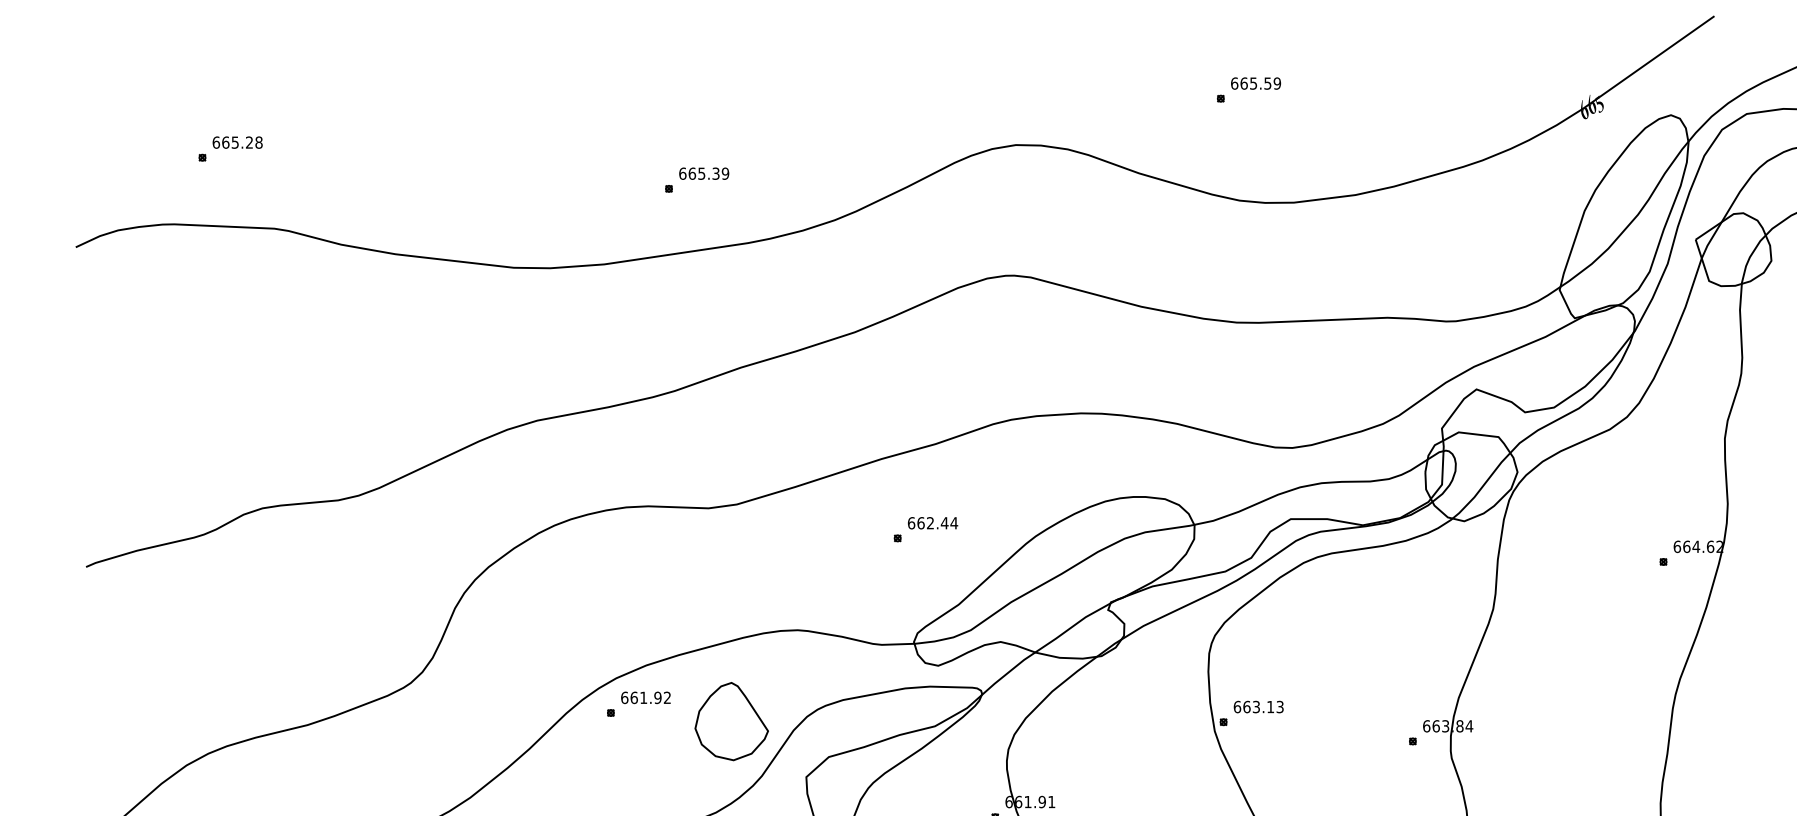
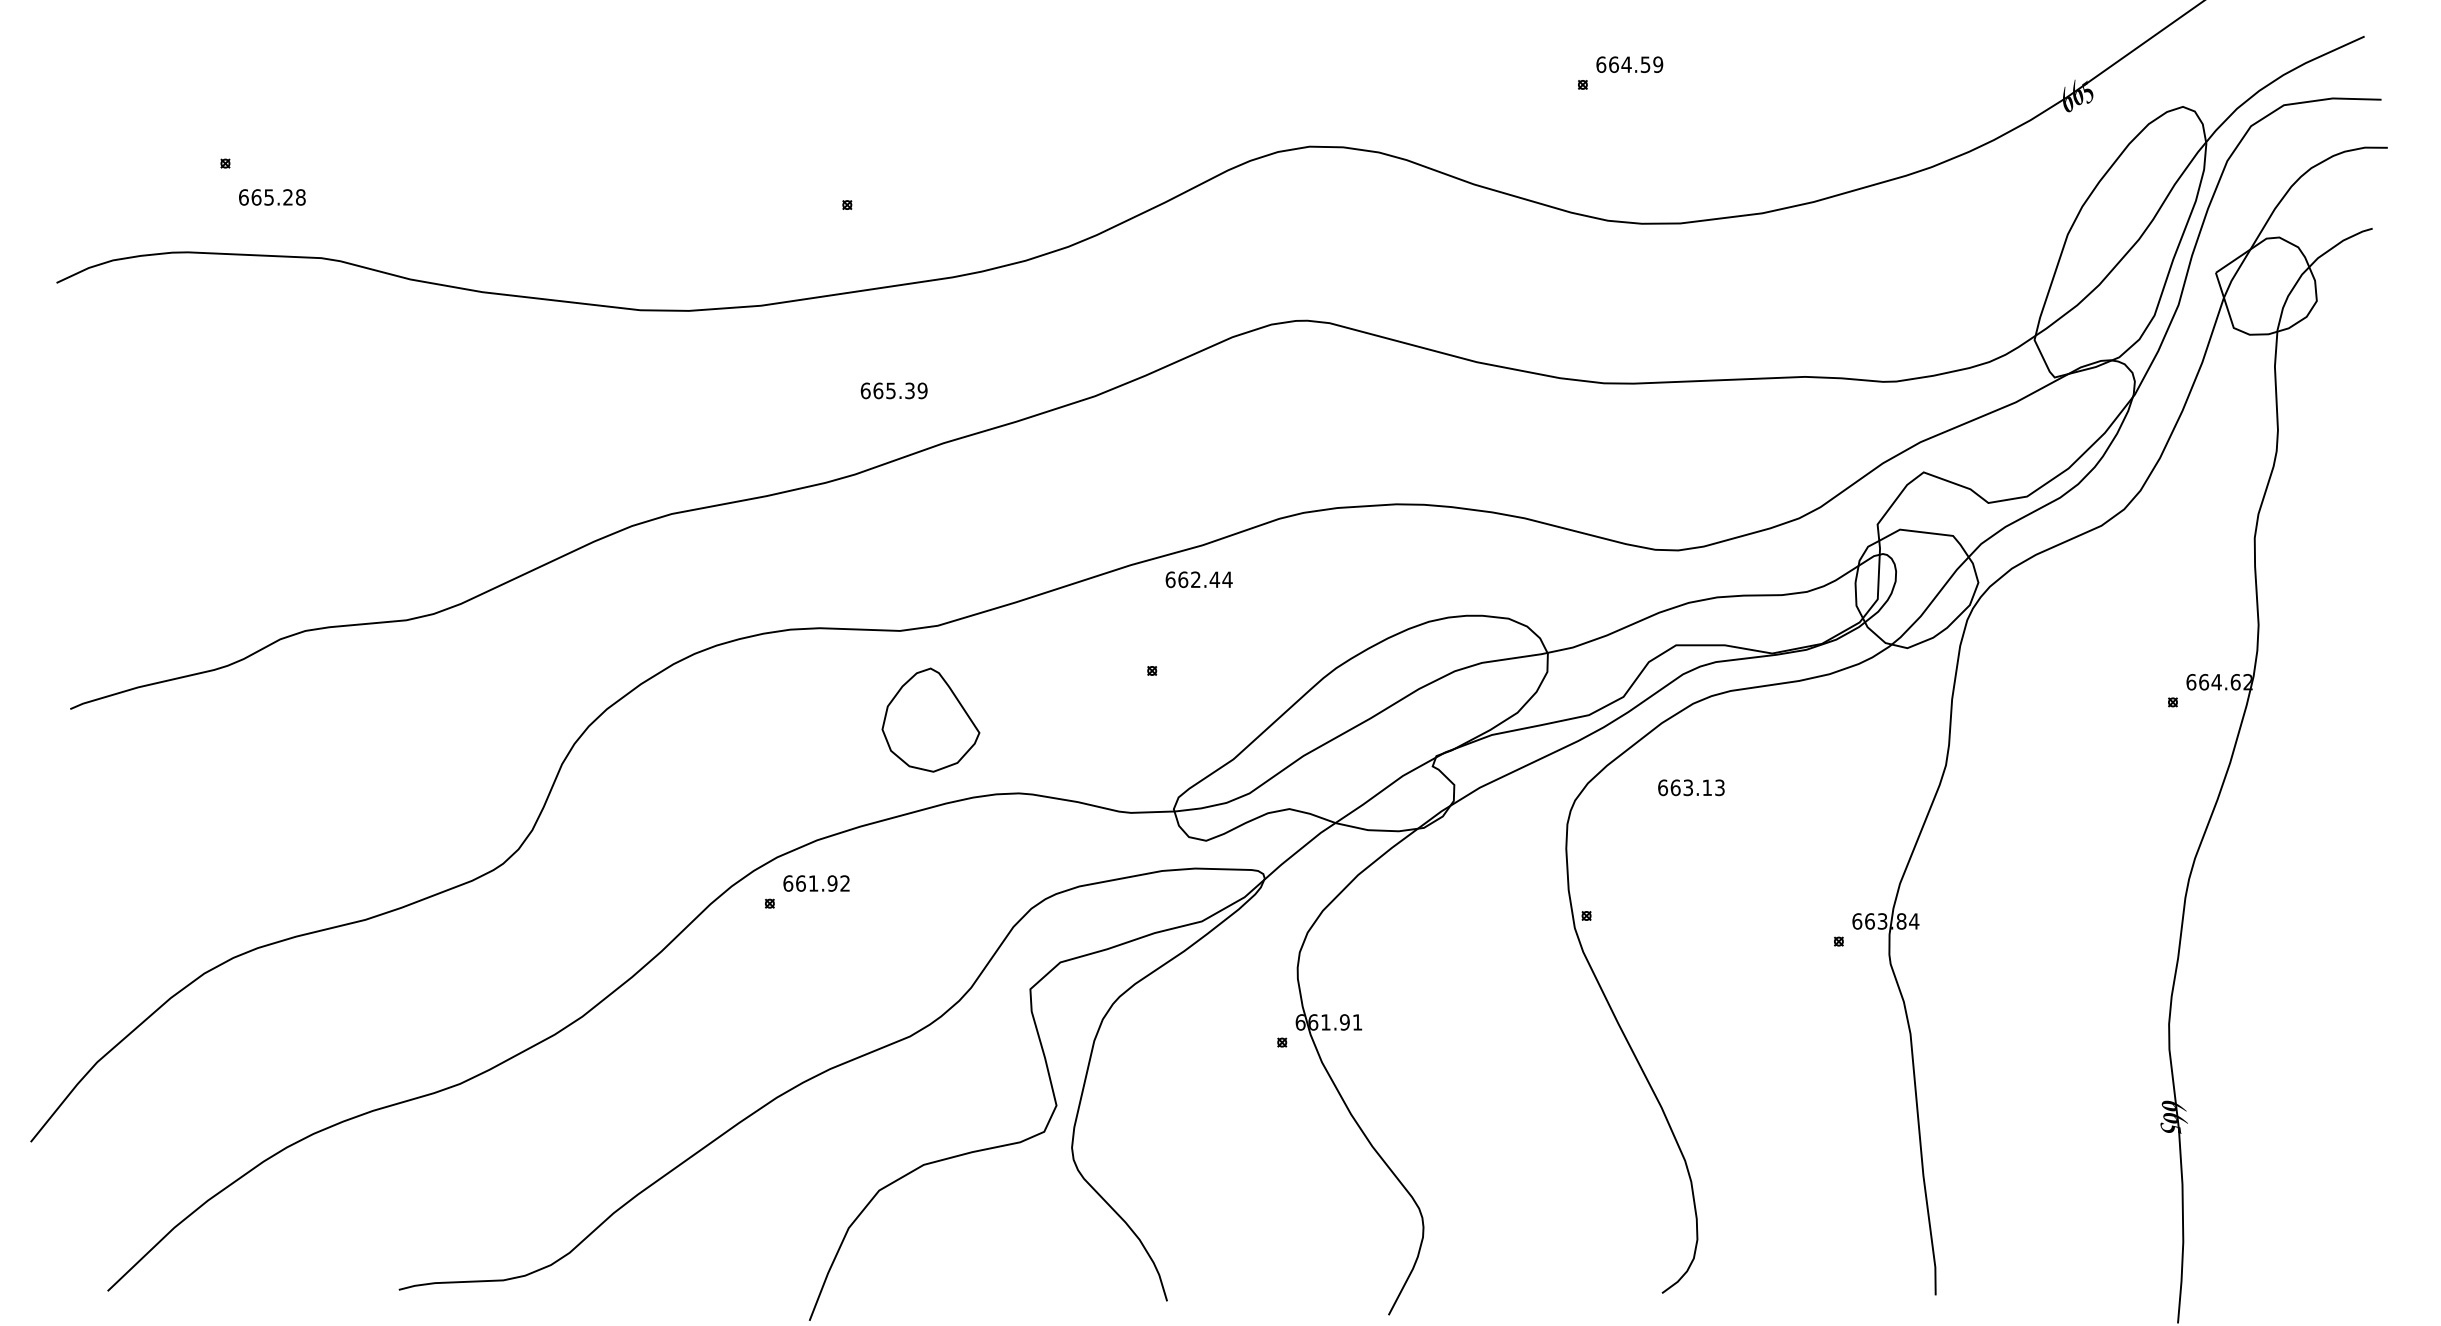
text: (1253, 83) -> (1626, 64), 665.59 -> 664.59
text: (237, 142) -> (272, 197), moved
text: (703, 173) -> (893, 390), moved
text: (932, 523) -> (1198, 579), moved
text: (1258, 706) -> (1691, 787), moved
part: (731, 721) -> (930, 719), moved

